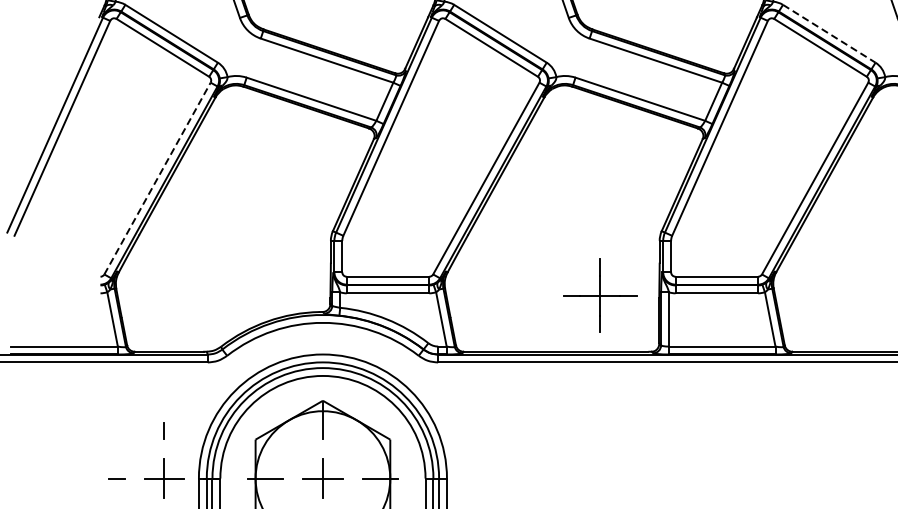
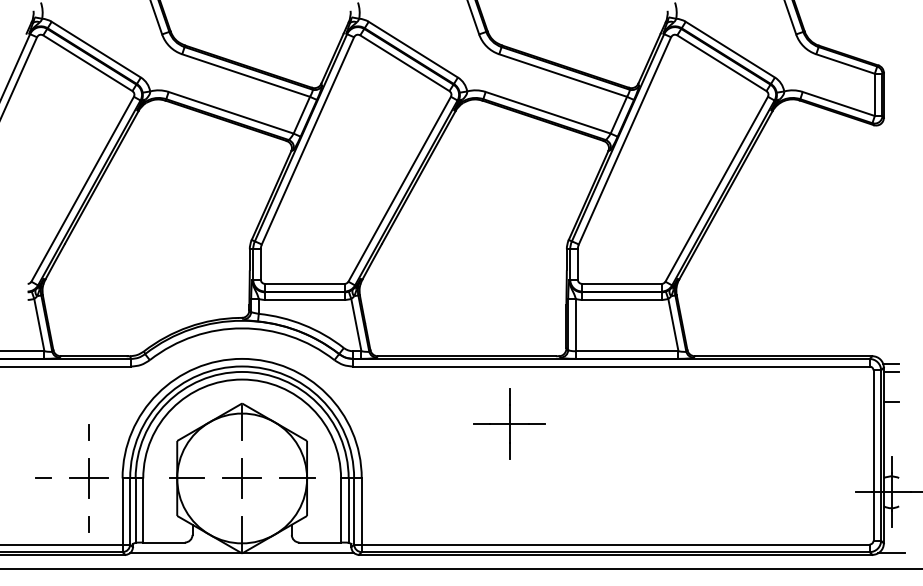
line: (829, 33) -> (730, 49), dashed -> solid
line: (157, 178) -> (82, 189), dashed -> solid
part: (600, 294) -> (509, 423), moved

